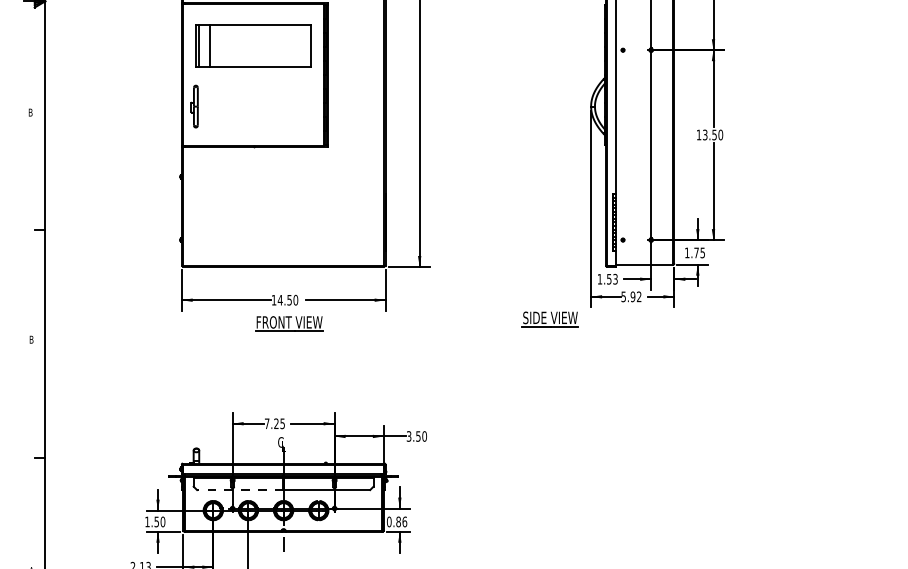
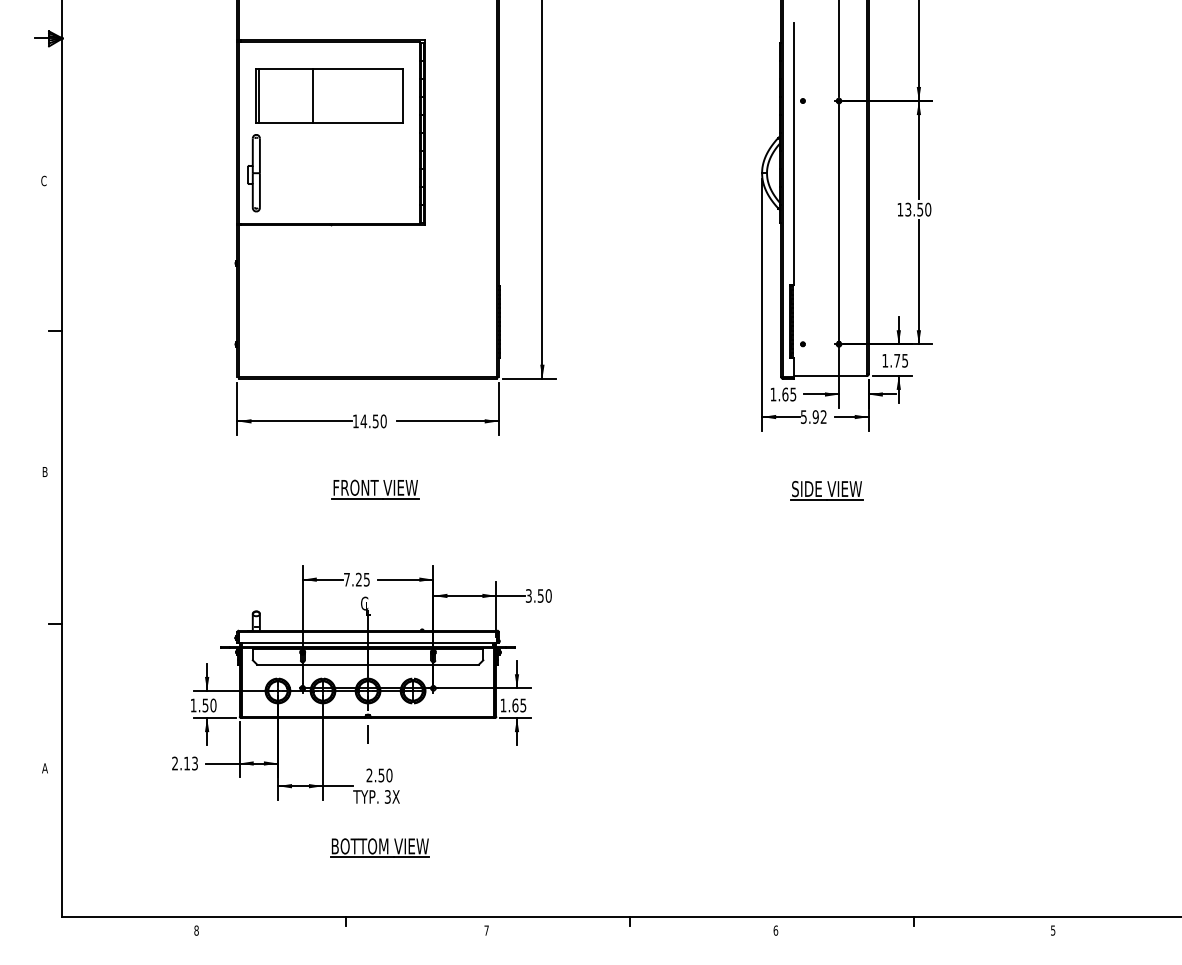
line: (210, 45) -> (313, 95), moved
part: (194, 106) -> (253, 173), size x1.43
text: (30, 112) -> (43, 180), B -> C
text: (612, 279) -> (789, 394), 1.53 -> 1.65
part: (550, 319) -> (826, 490), moved
part: (289, 323) -> (375, 489), moved
line: (240, 489) -> (312, 664), dashed -> solid
text: (397, 521) -> (513, 705), 0.86 -> 1.65

